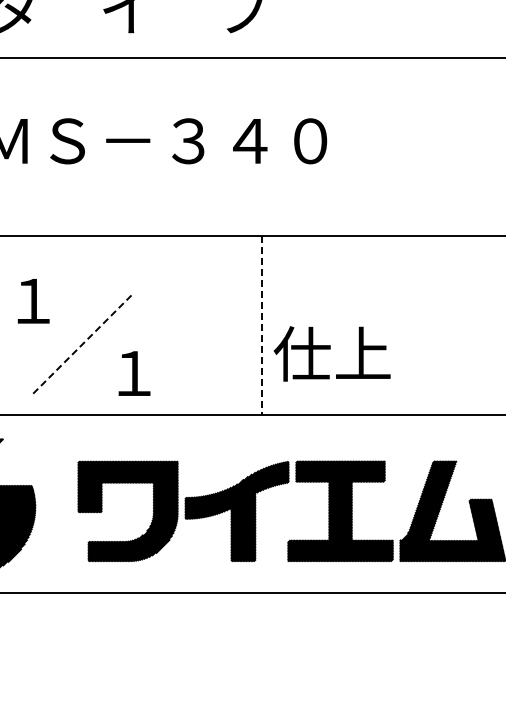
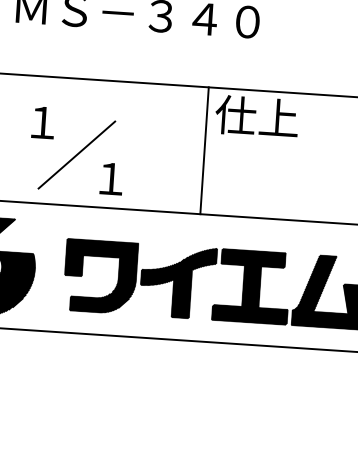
line: (261, 325) -> (204, 150), dashed -> solid
line: (84, 342) -> (77, 154), dashed -> solid
text: (331, 353) -> (256, 116), moved

